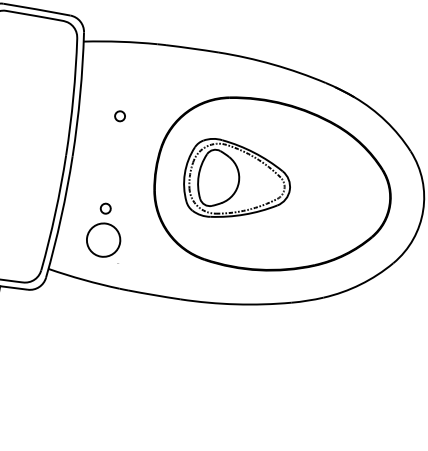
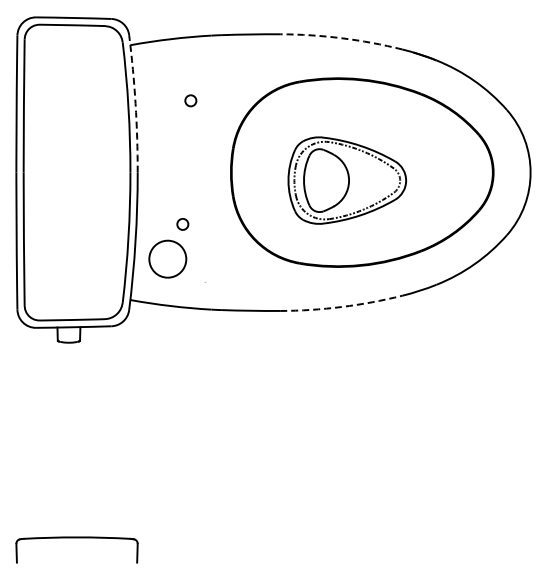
arc: (272, 64) -> (341, 38), solid -> dashed
arc: (80, 94) -> (135, 103), solid -> dashed
circle: (119, 115) -> (190, 100), moved
part: (236, 181) -> (346, 180), moved
circle: (103, 239) -> (167, 258), moved
arc: (235, 304) -> (341, 307), solid -> dashed

